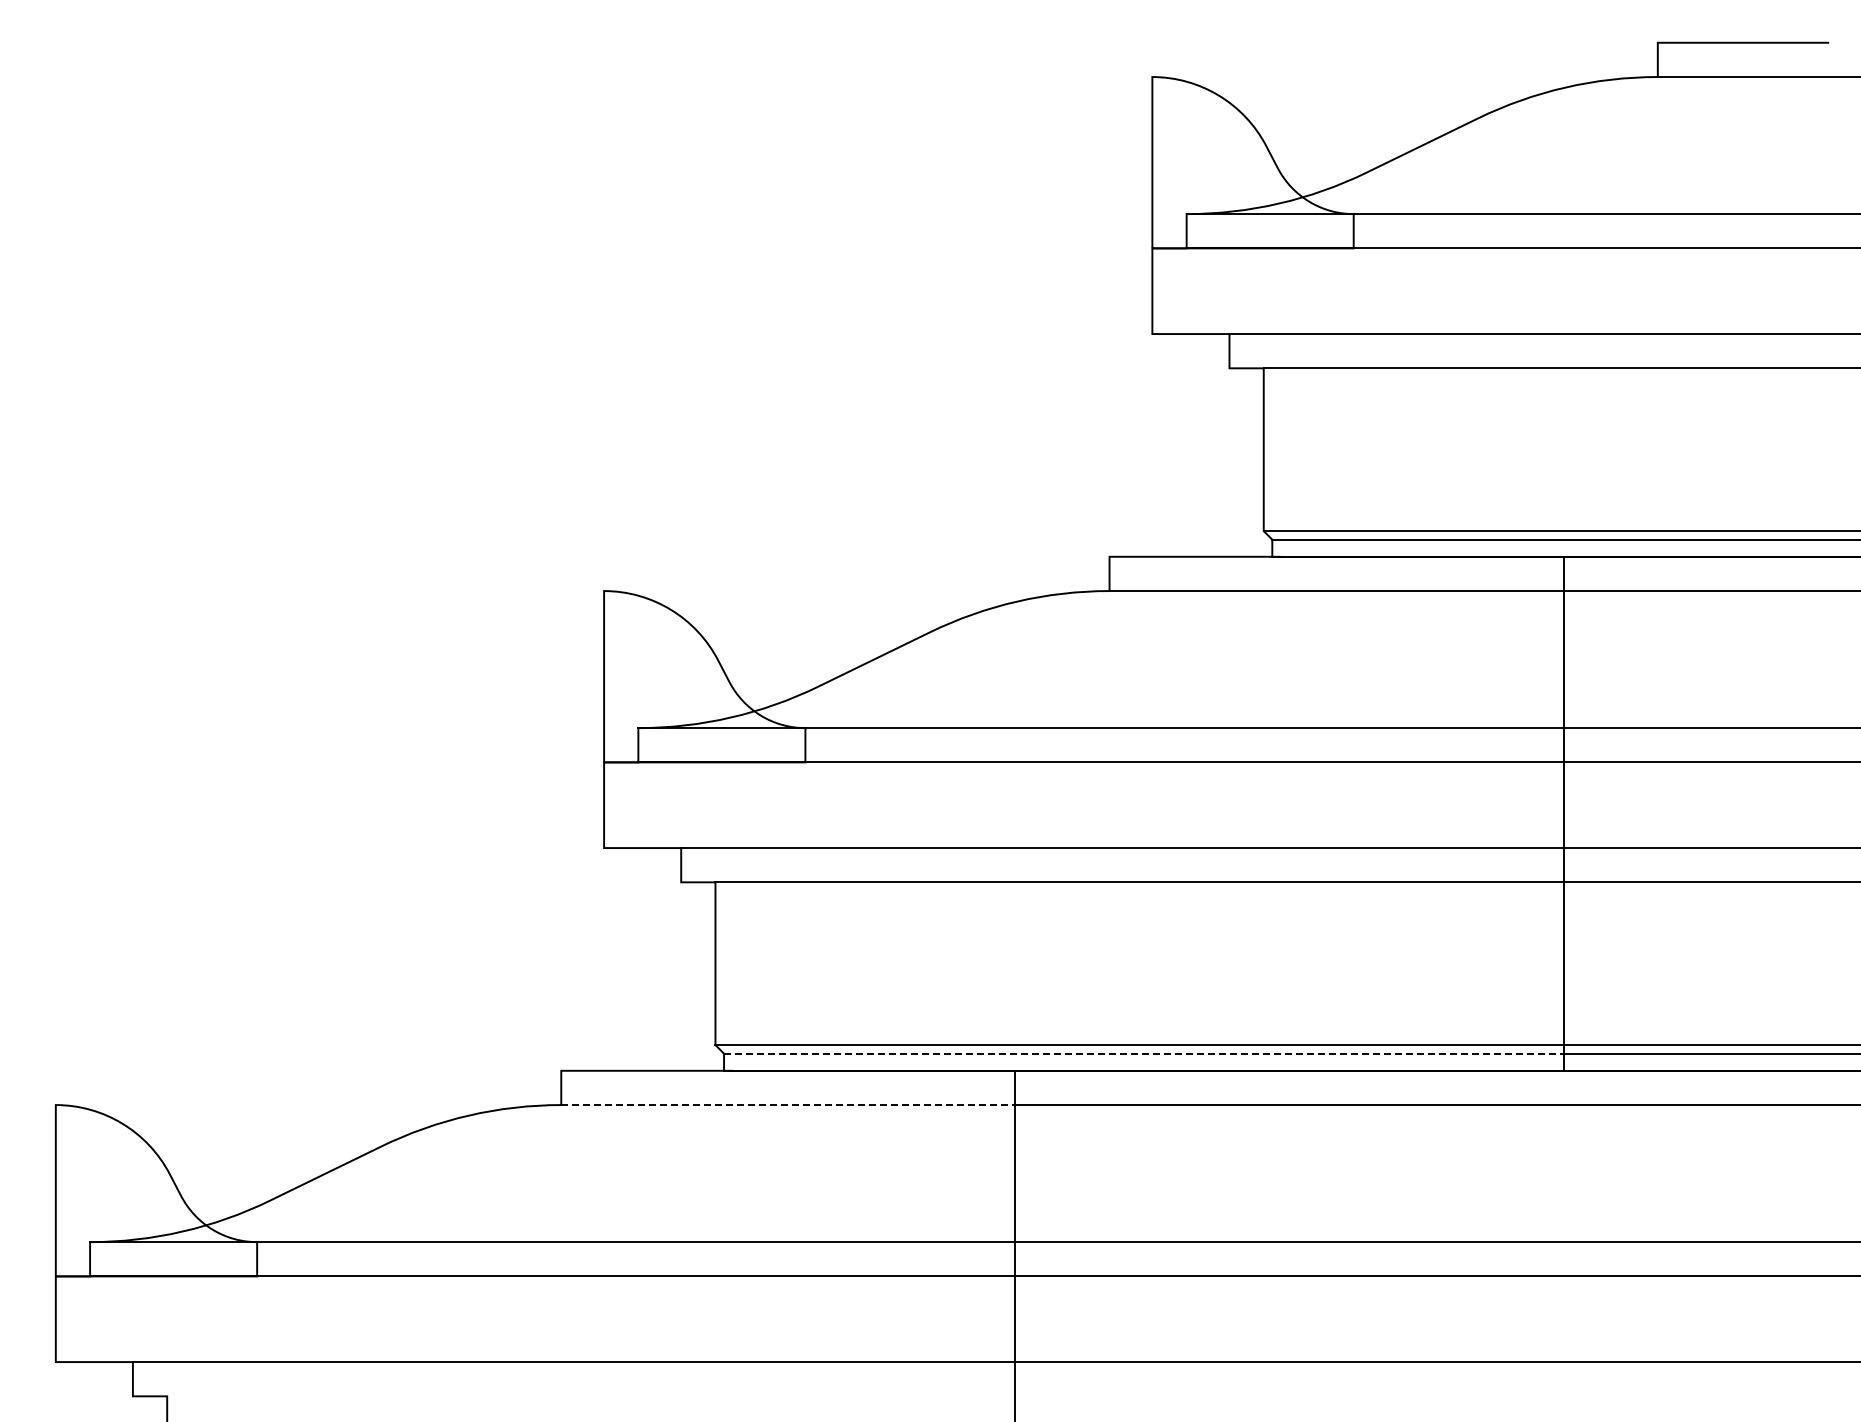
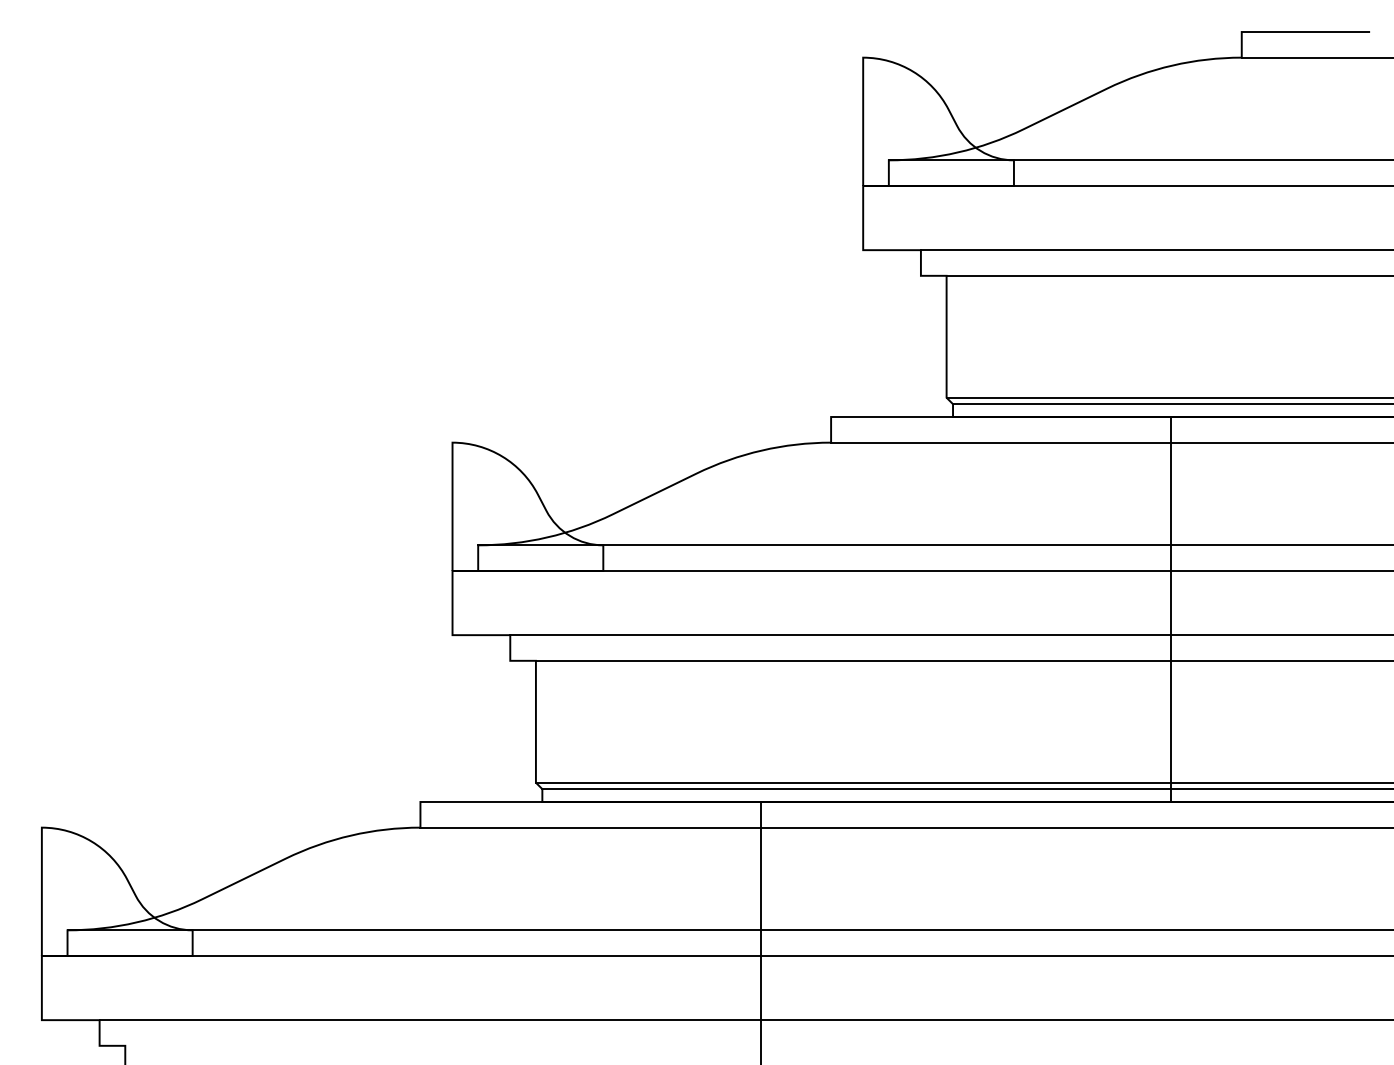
line: (1143, 1053) -> (856, 789), dashed -> solid
line: (788, 1105) -> (590, 827), dashed -> solid

